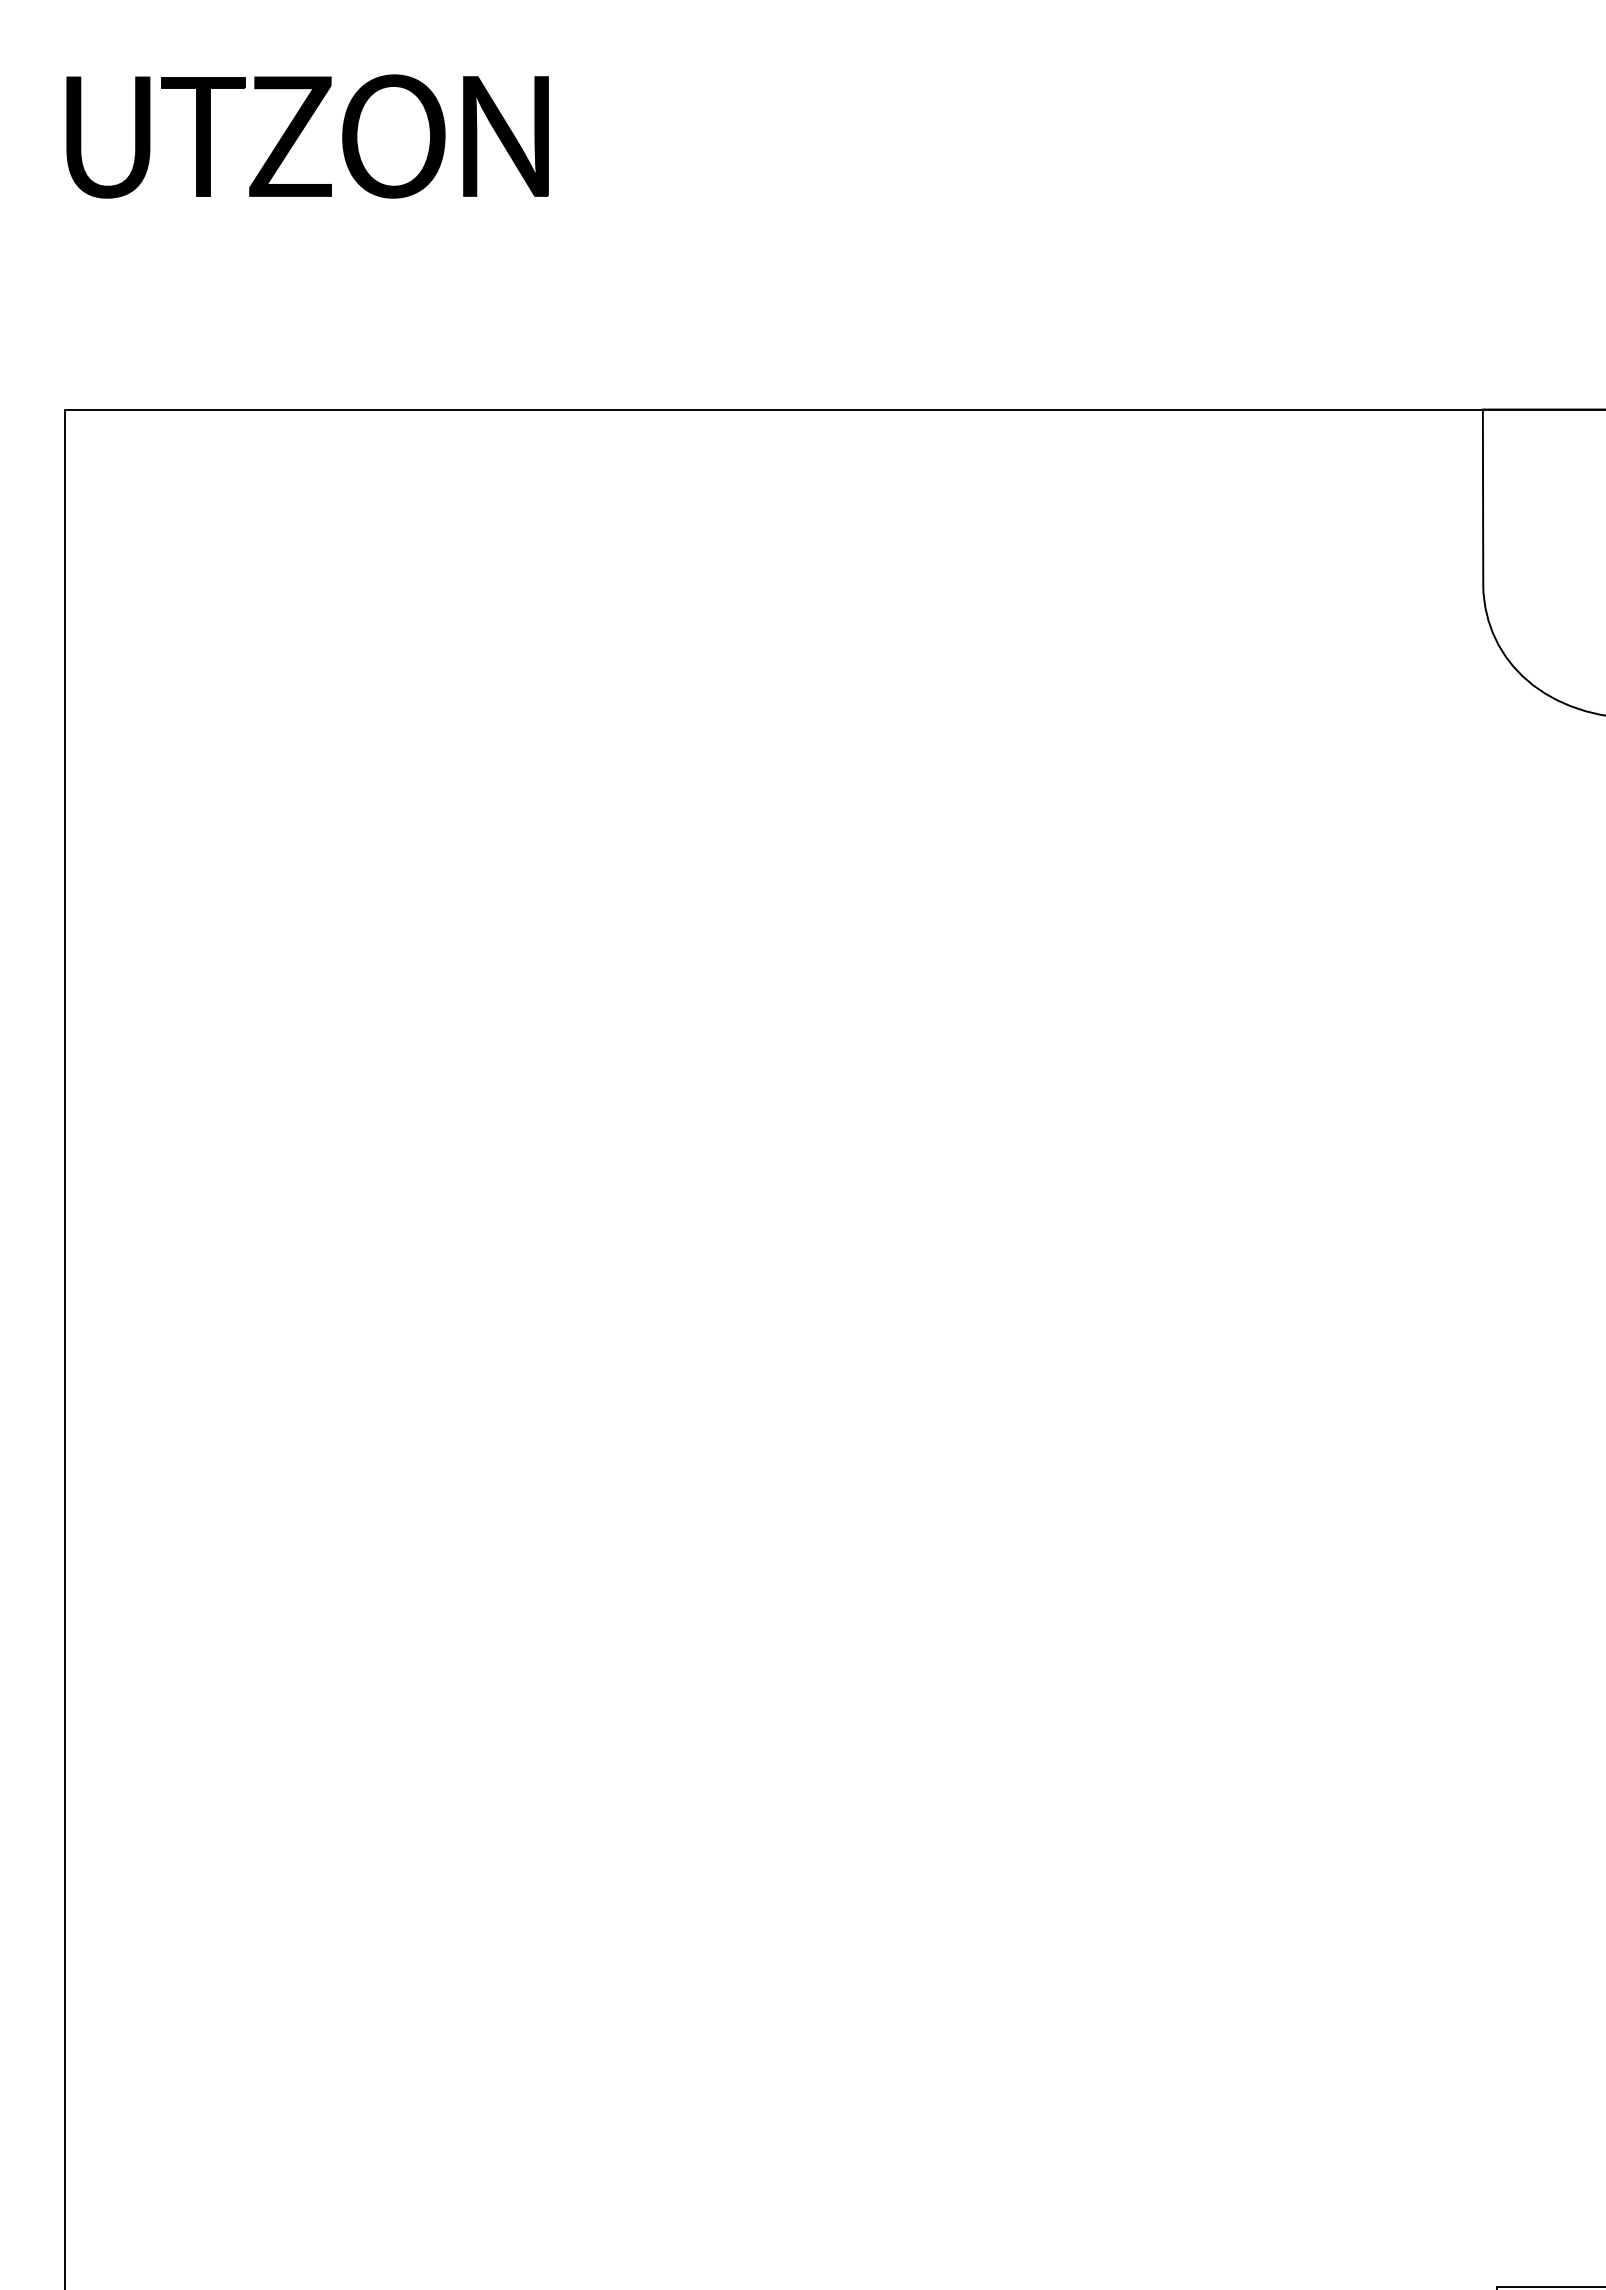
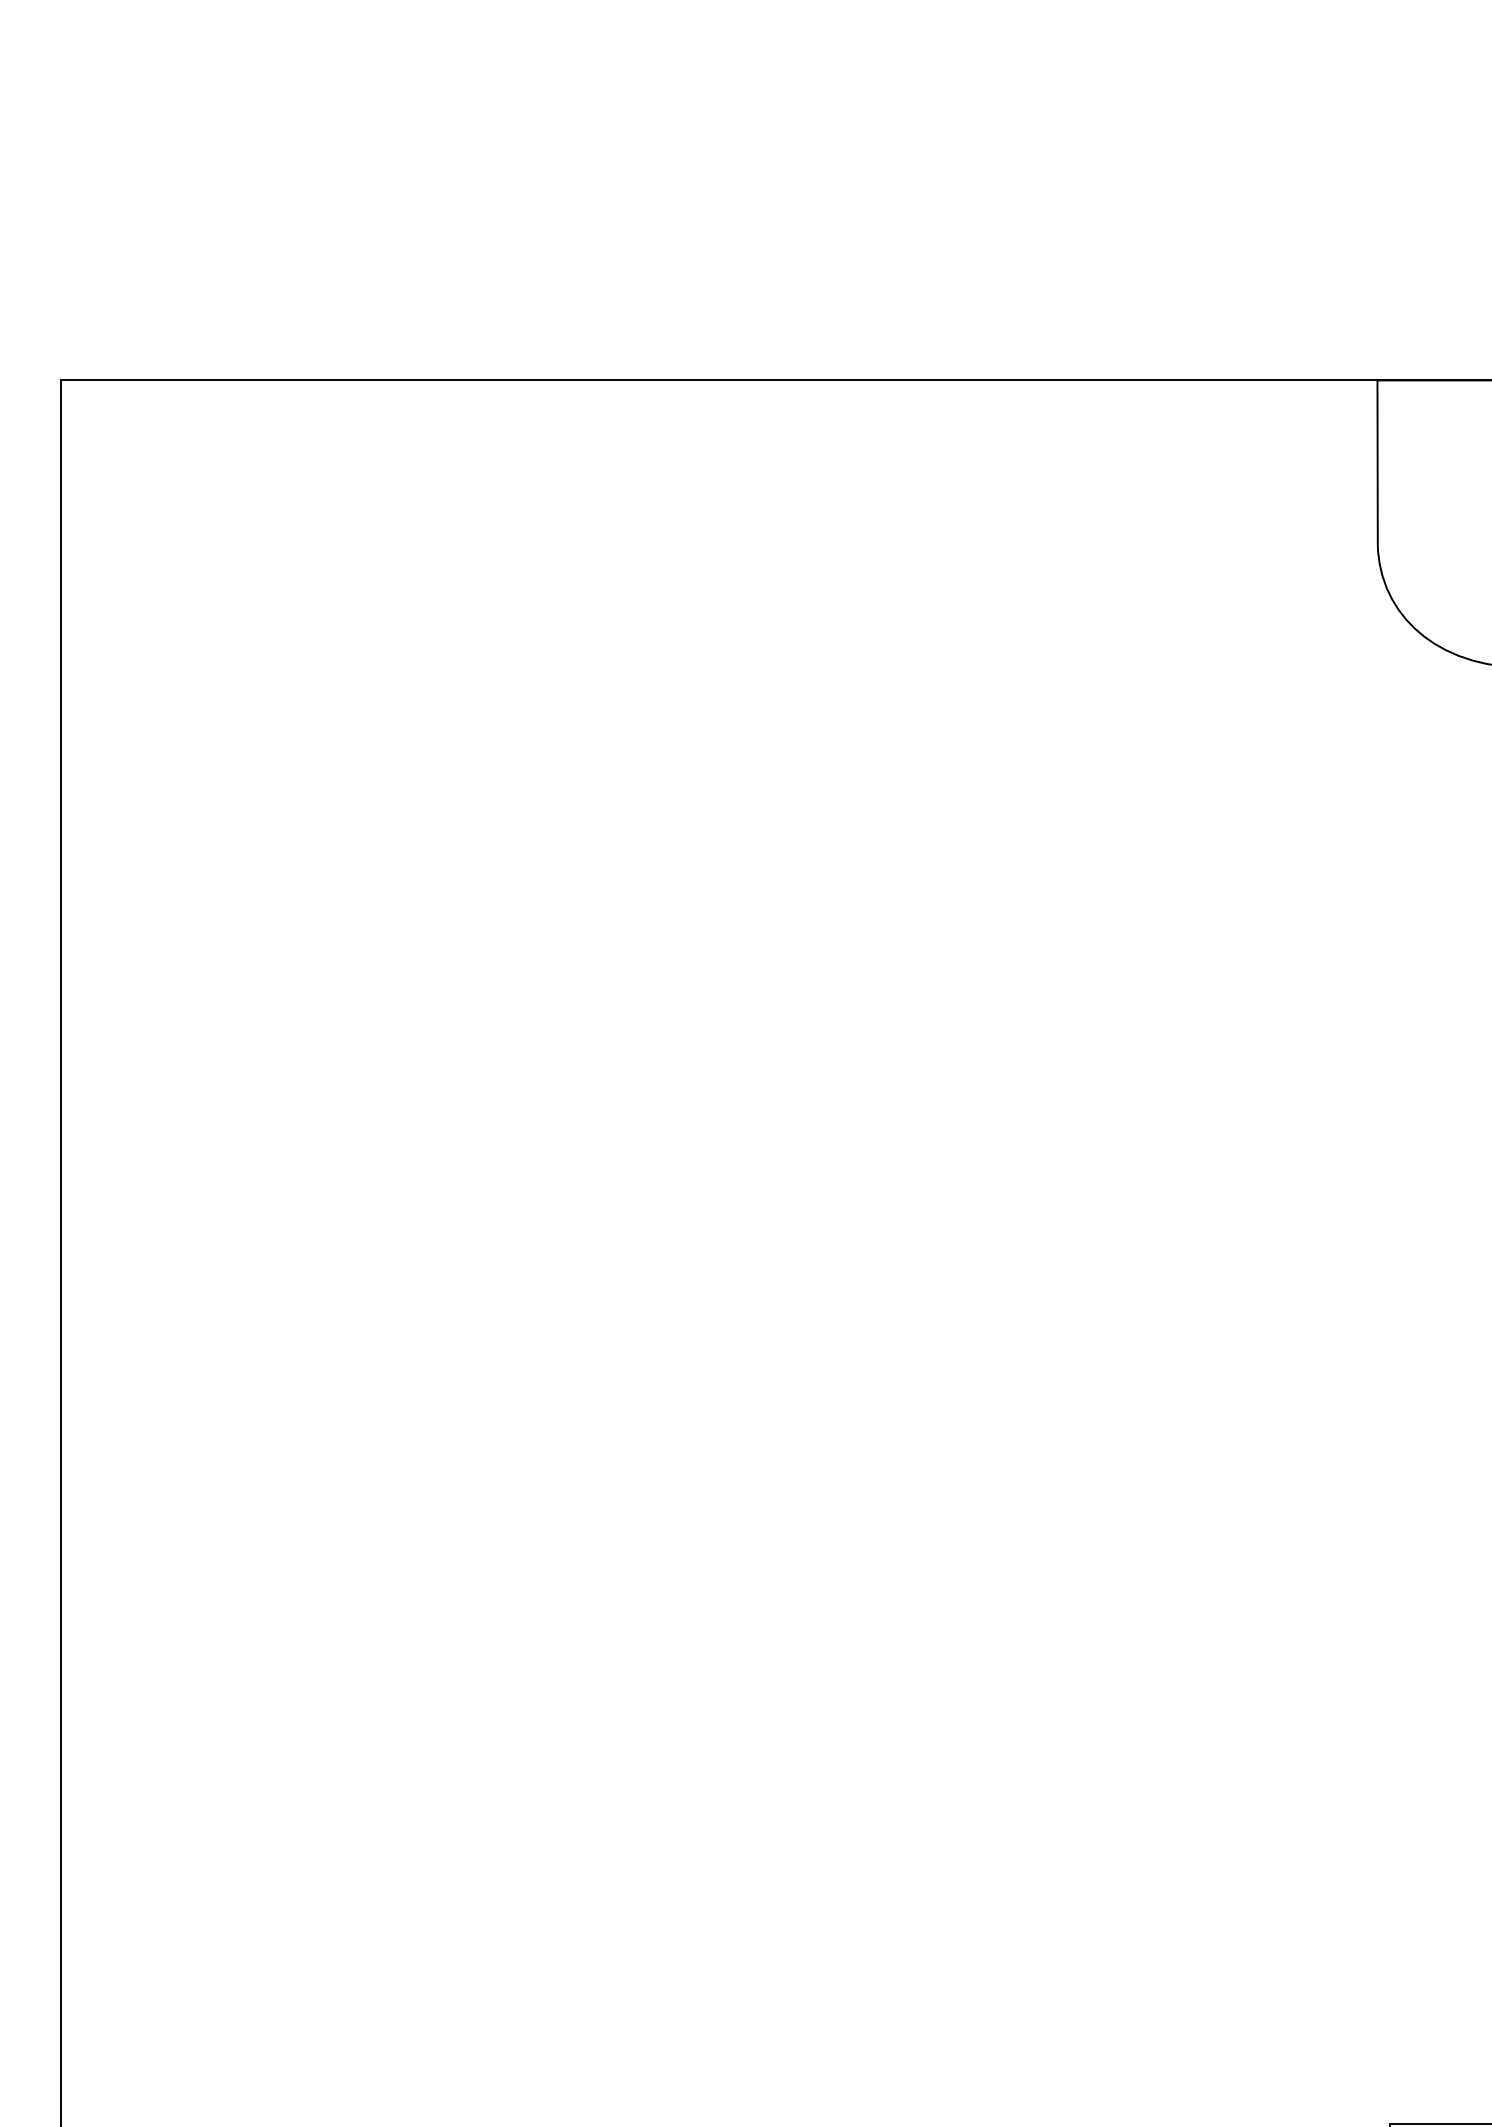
part: (307, 136) -> (285, 126), removed

